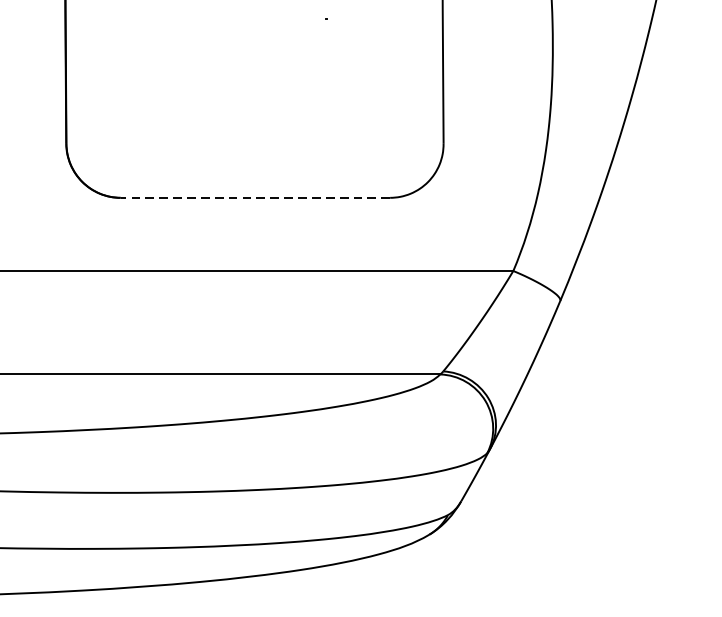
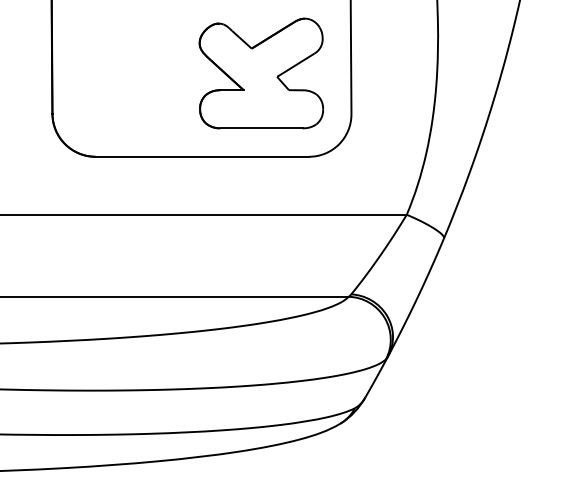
part: (328, 92) -> (260, 73), added
line: (255, 197) -> (202, 156), dashed -> solid

